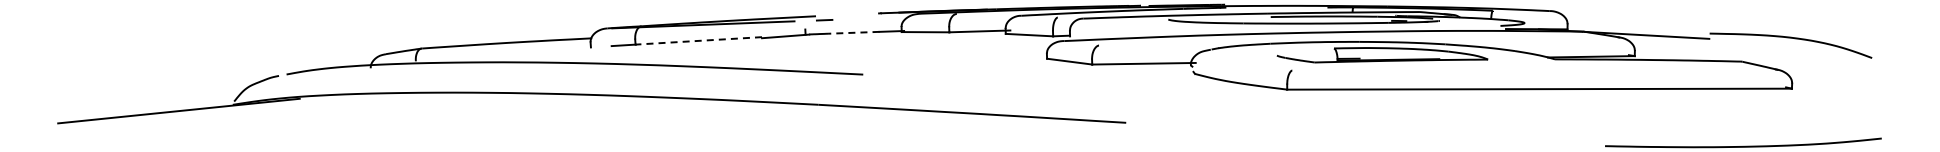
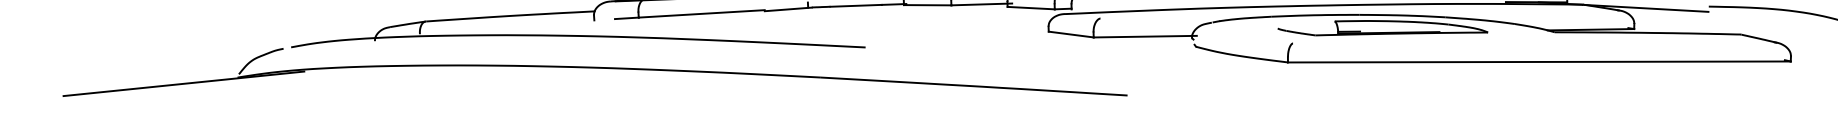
line: (853, 32) -> (855, 5), dashed -> solid
line: (698, 40) -> (701, 13), dashed -> solid

